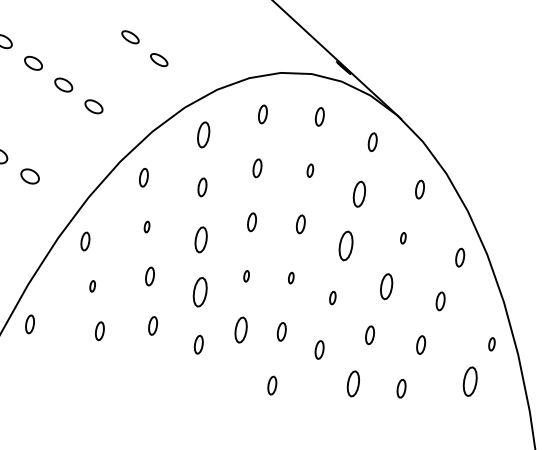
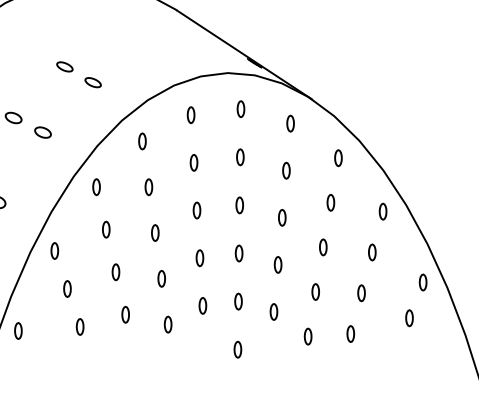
part: (203, 135) -> (142, 141), size x0.71
part: (310, 170) -> (240, 157), size x1.43
part: (359, 193) -> (286, 170), size x0.71
part: (147, 226) -> (106, 229), size x1.67
part: (402, 237) -> (330, 202), size x1.67
part: (201, 239) -> (155, 232), size x0.71
part: (346, 245) -> (282, 217), size x0.62
part: (246, 276) -> (199, 258), size x1.67
part: (290, 277) -> (238, 253), size x1.67
part: (92, 285) -> (67, 288), size x1.67
part: (386, 286) -> (323, 247), size x0.71
part: (199, 291) -> (161, 278), size x0.62
part: (332, 297) -> (277, 264), size x1.43
part: (240, 329) -> (202, 305), size x0.71
part: (491, 344) -> (422, 282), size x1.43
part: (470, 382) -> (409, 318), size x0.62
part: (352, 383) -> (307, 336), size x0.71

